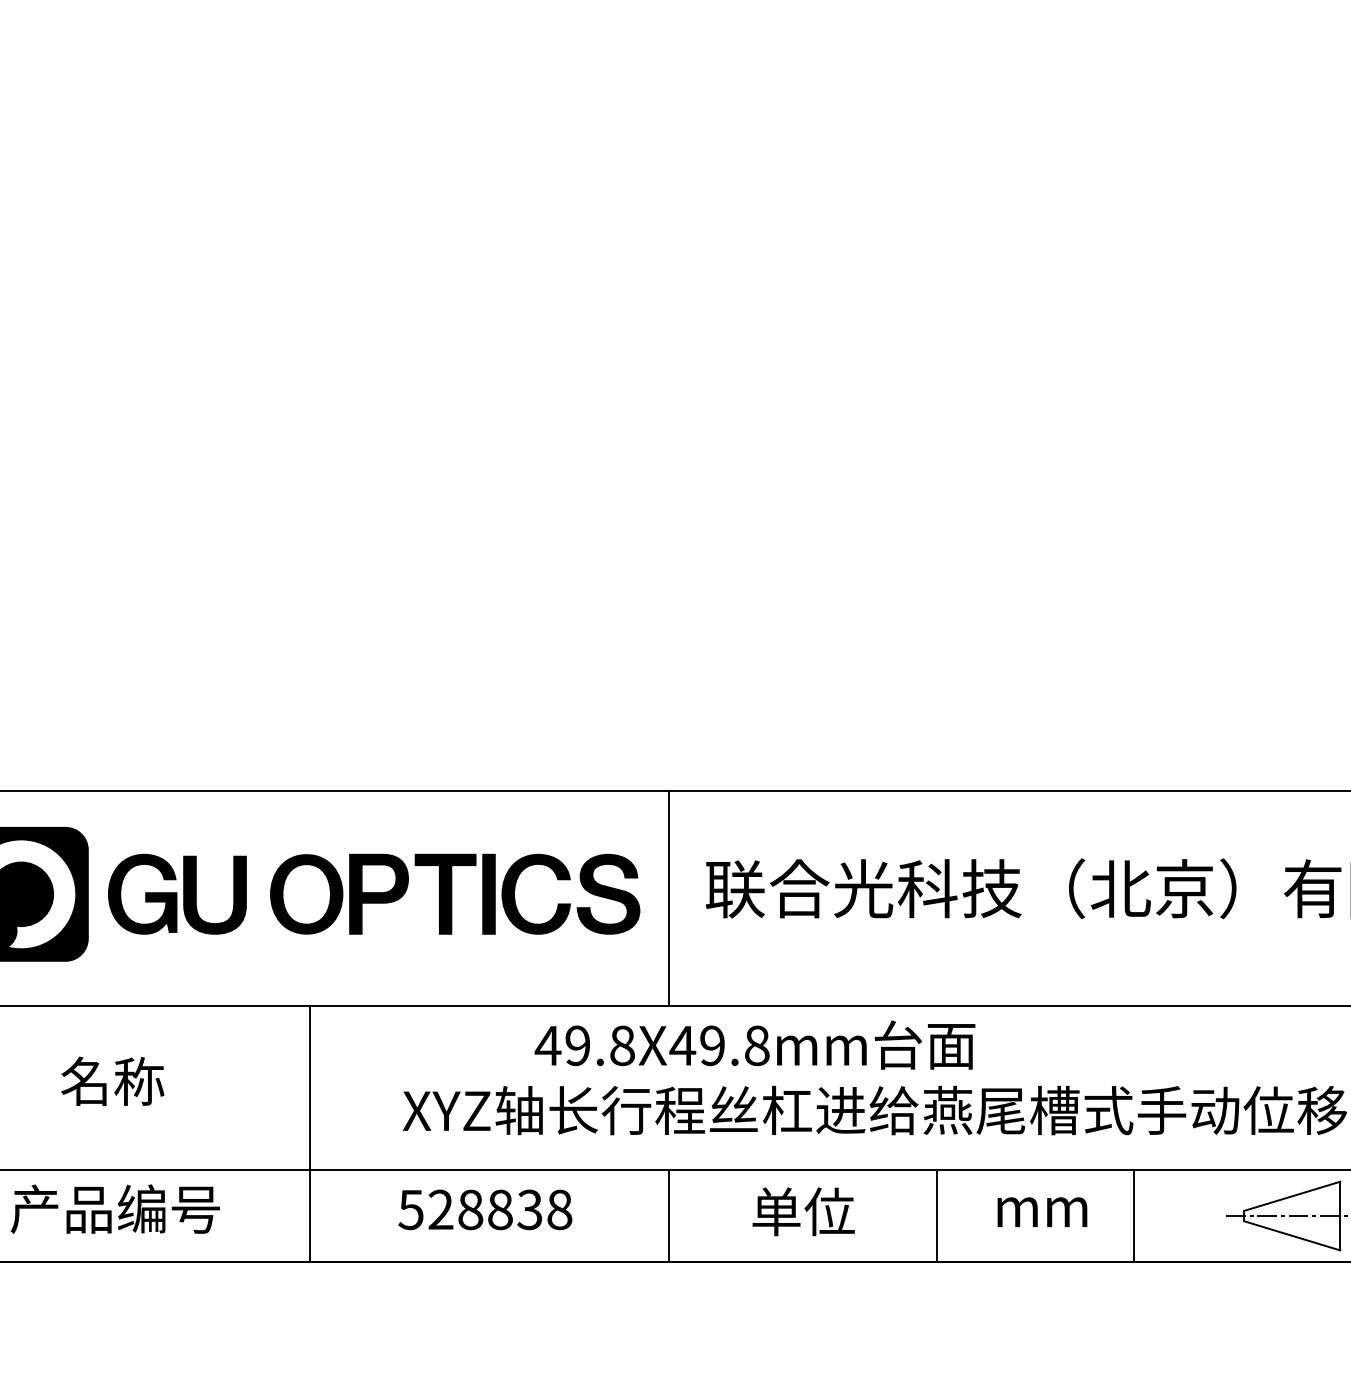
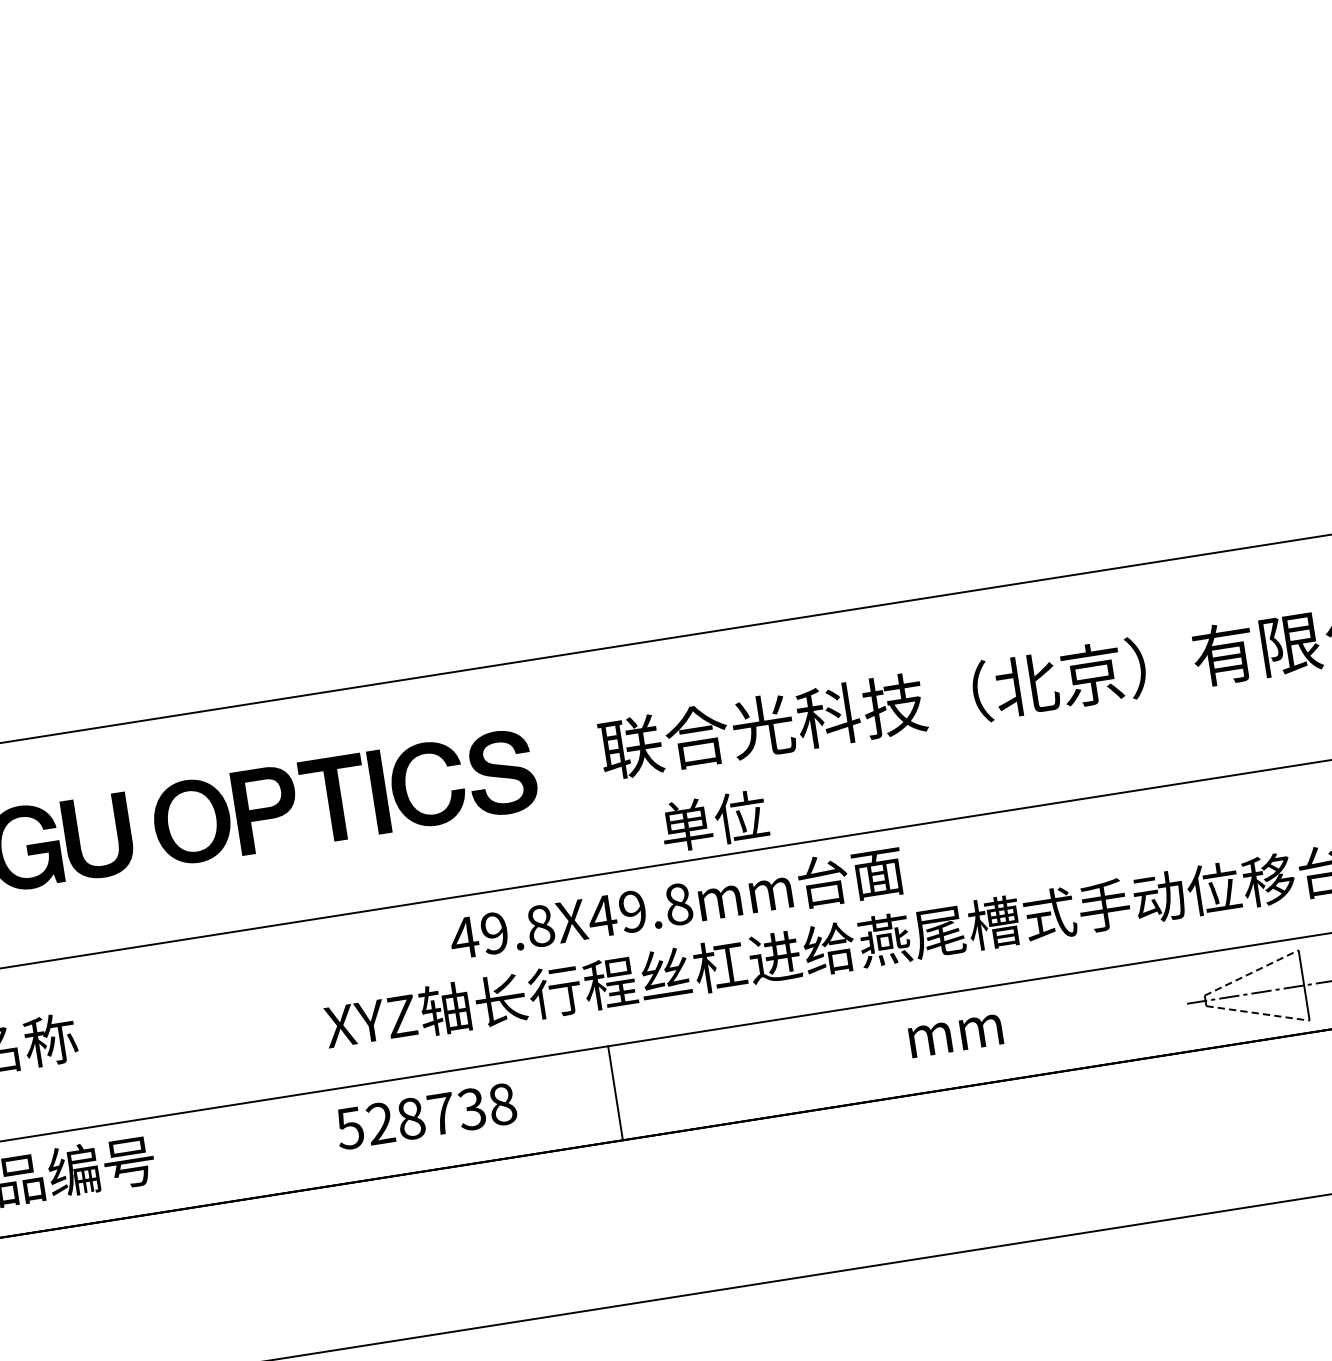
line: (668, 897) -> (563, 766), removed
line: (310, 1133) -> (234, 1066), removed
line: (1292, 1196) -> (1252, 973), solid -> dashed
text: (500, 1209) -> (441, 1113), 528838 -> 528738
text: (803, 1211) -> (714, 820), moved
text: (1042, 1211) -> (955, 1035), moved
line: (937, 1215) -> (890, 1049), removed
line: (1134, 1215) -> (1093, 1017), removed
line: (1292, 1235) -> (1258, 1013), solid -> dashed

